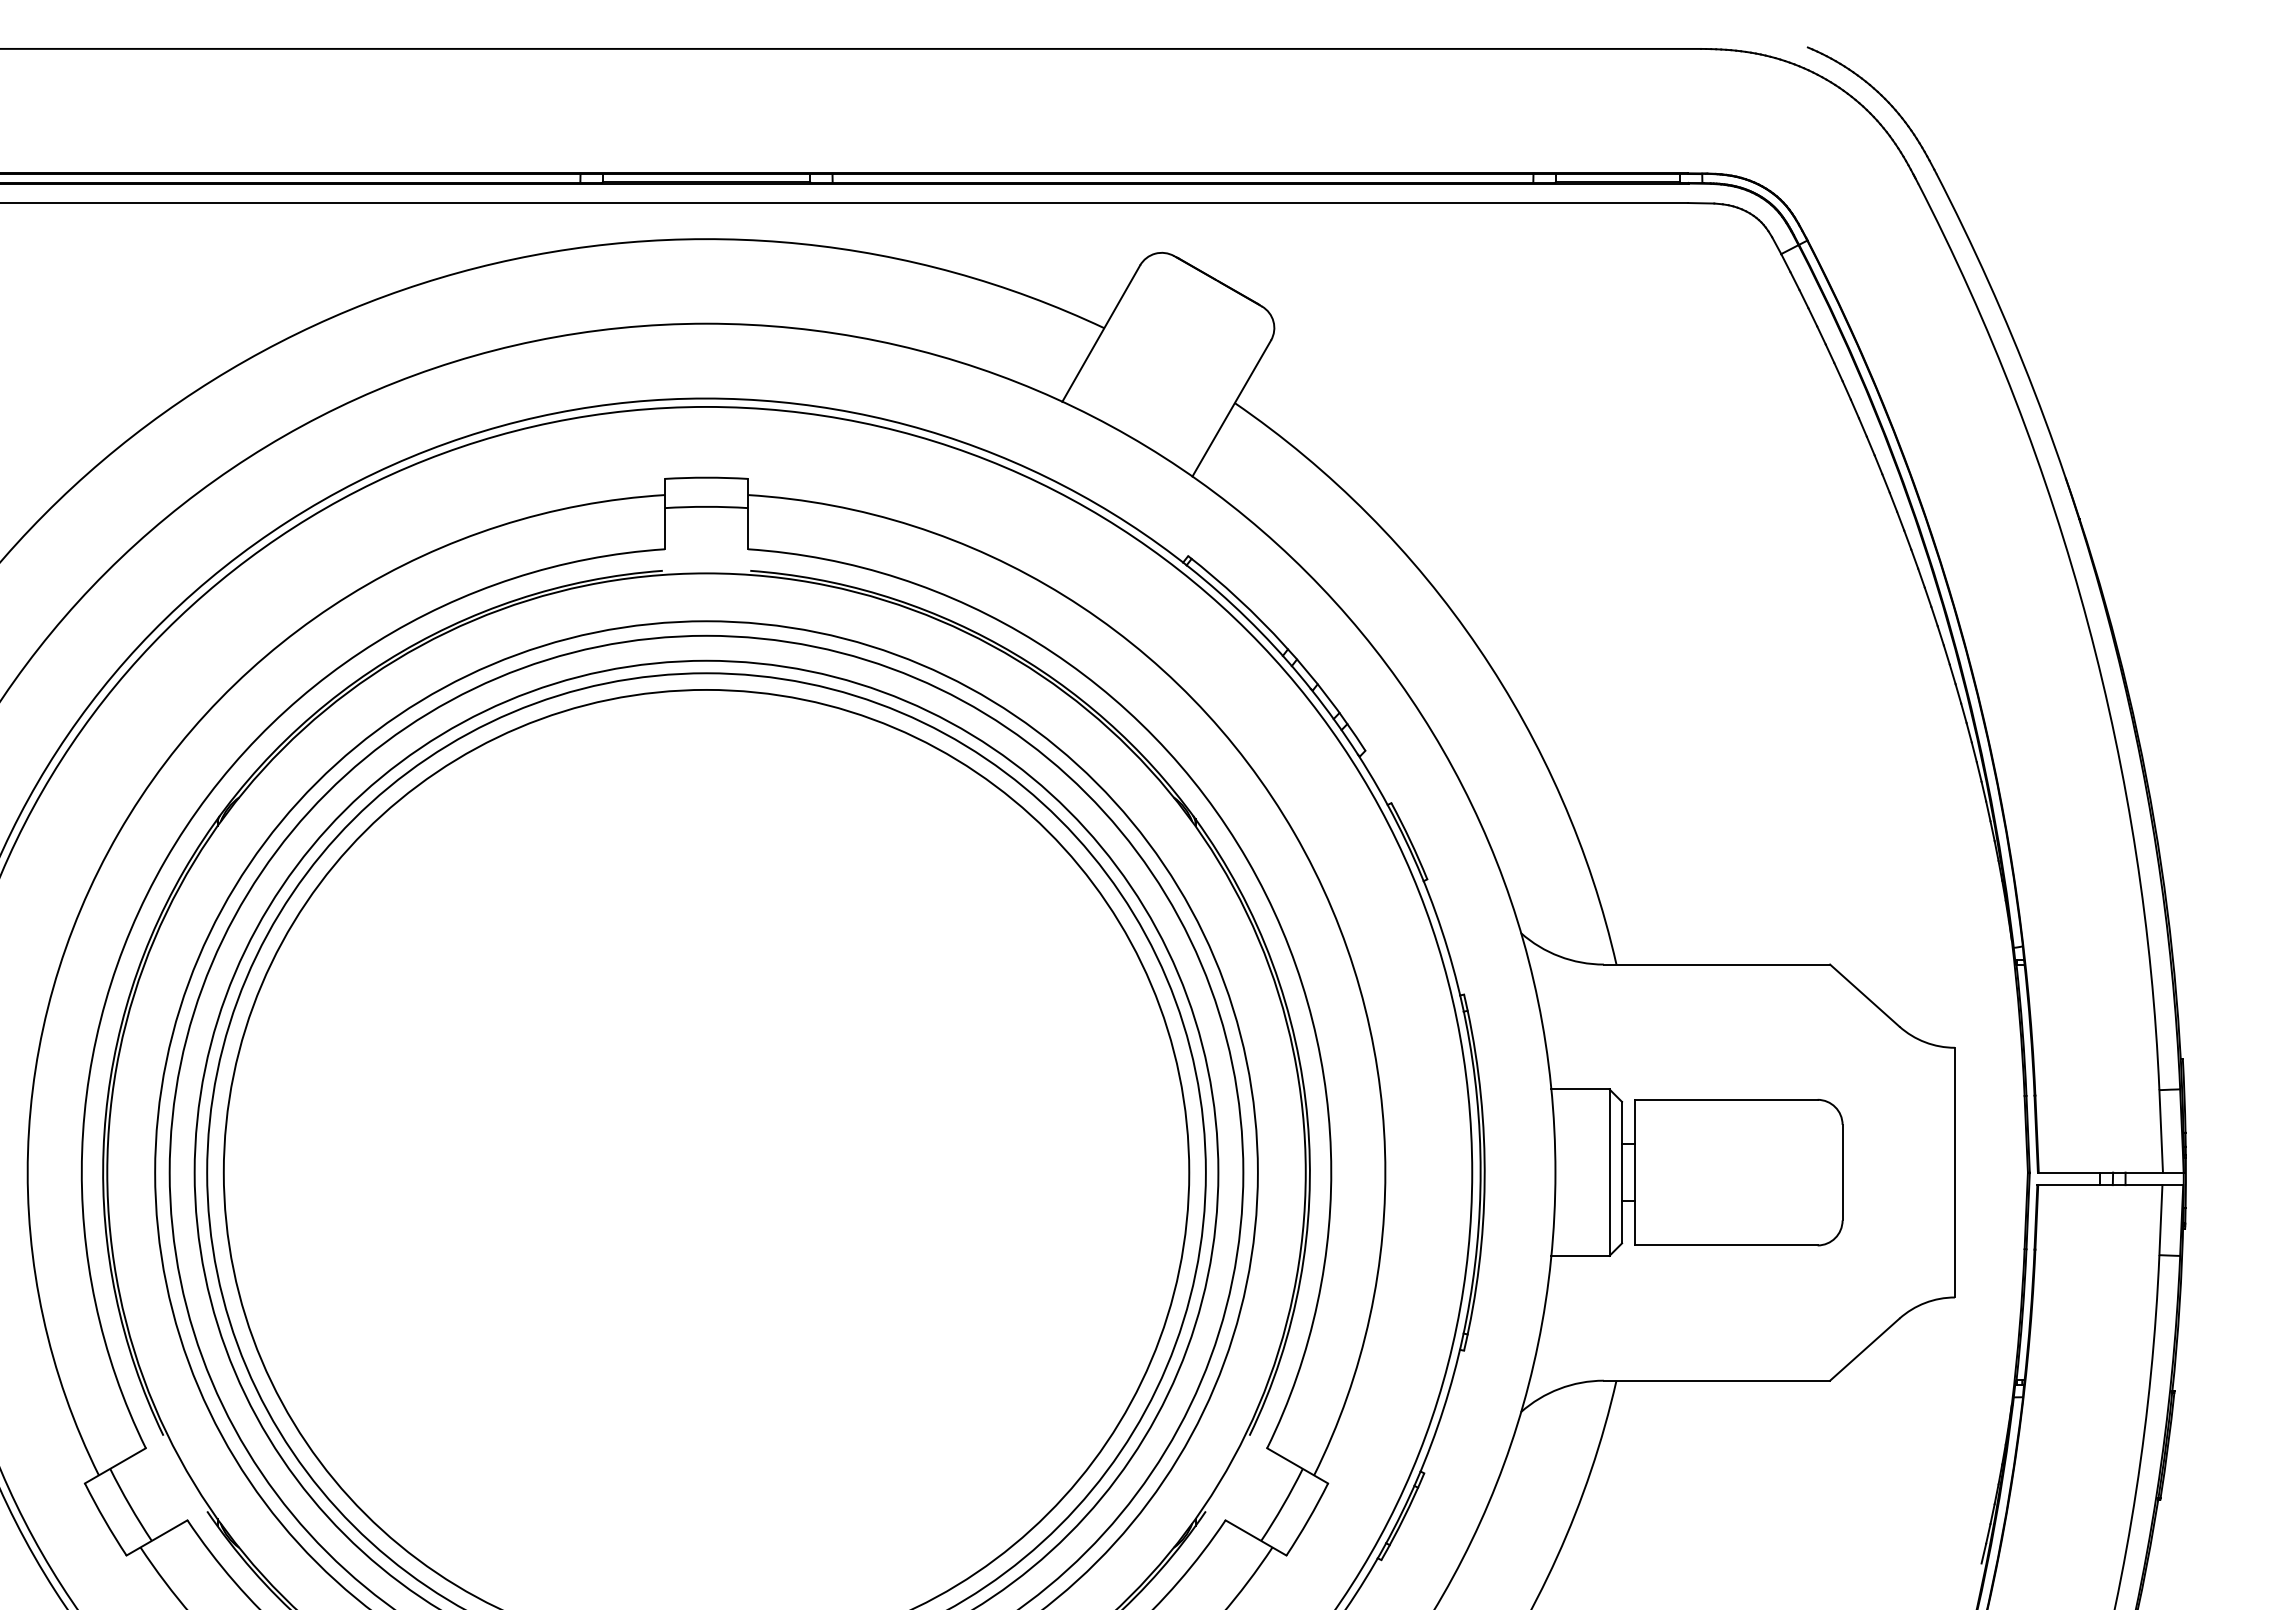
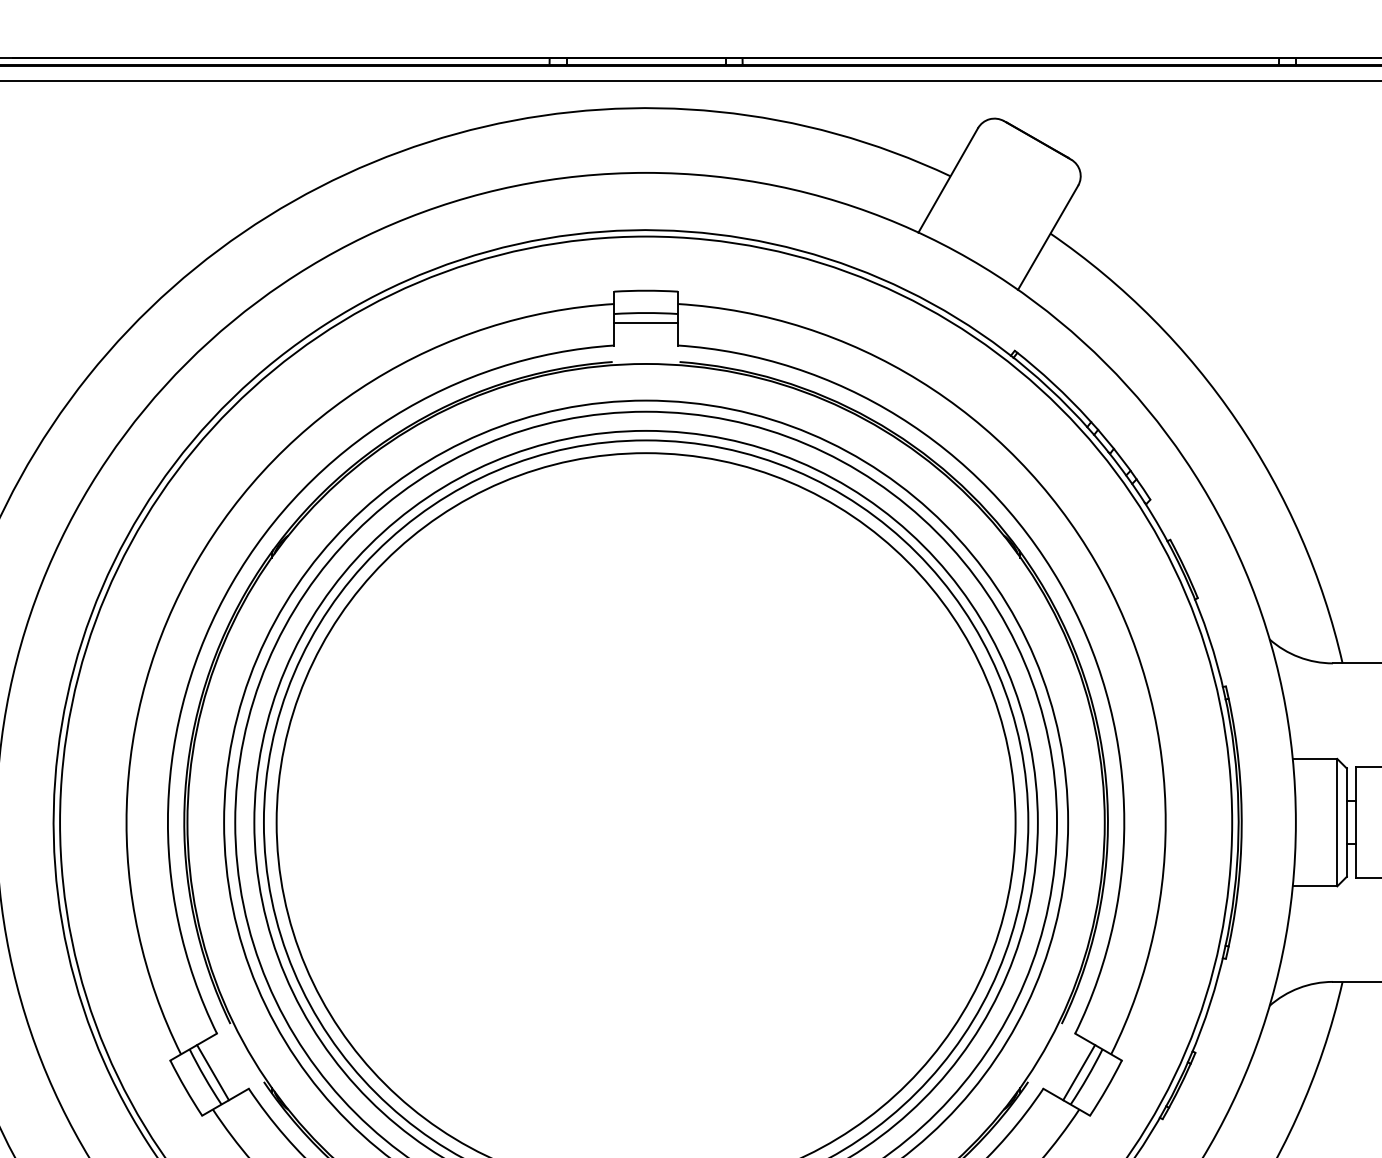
line: (706, 519) -> (646, 322), added
line: (140, 1499) -> (212, 1072), added
line: (1272, 1499) -> (1079, 1072), added

